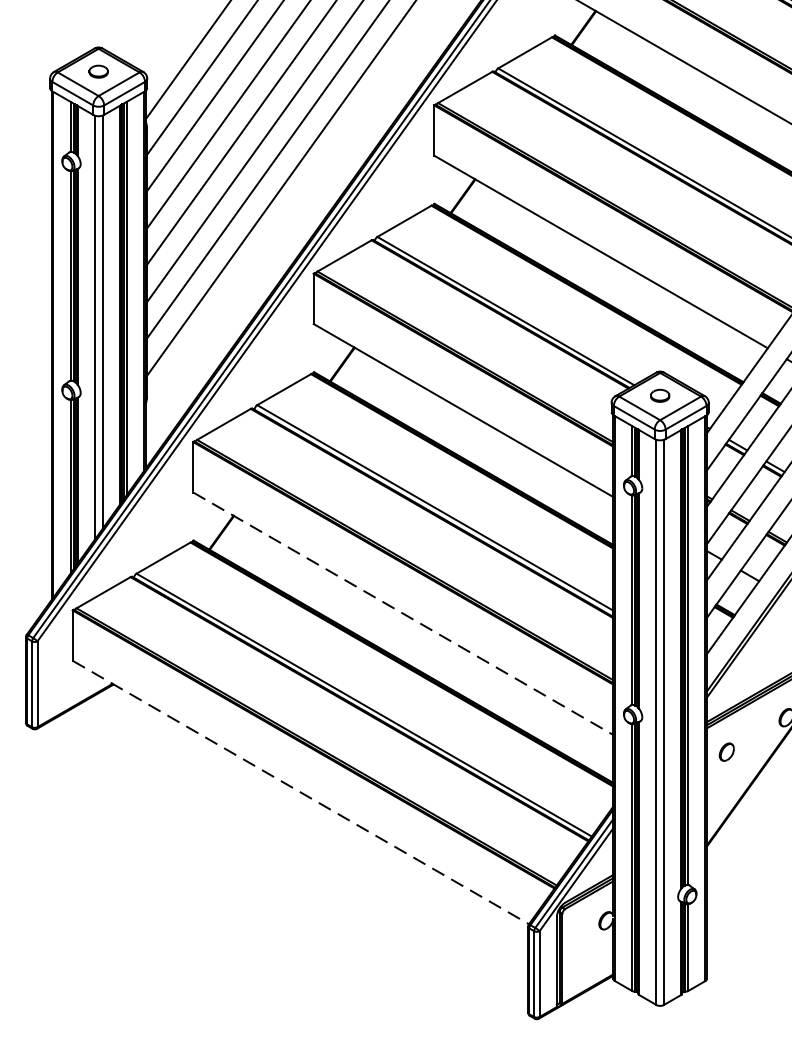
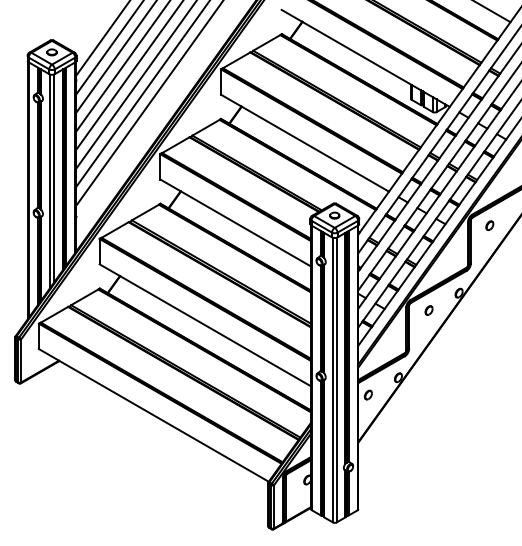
line: (403, 613) -> (205, 325), dashed -> solid
line: (300, 792) -> (153, 415), dashed -> solid

